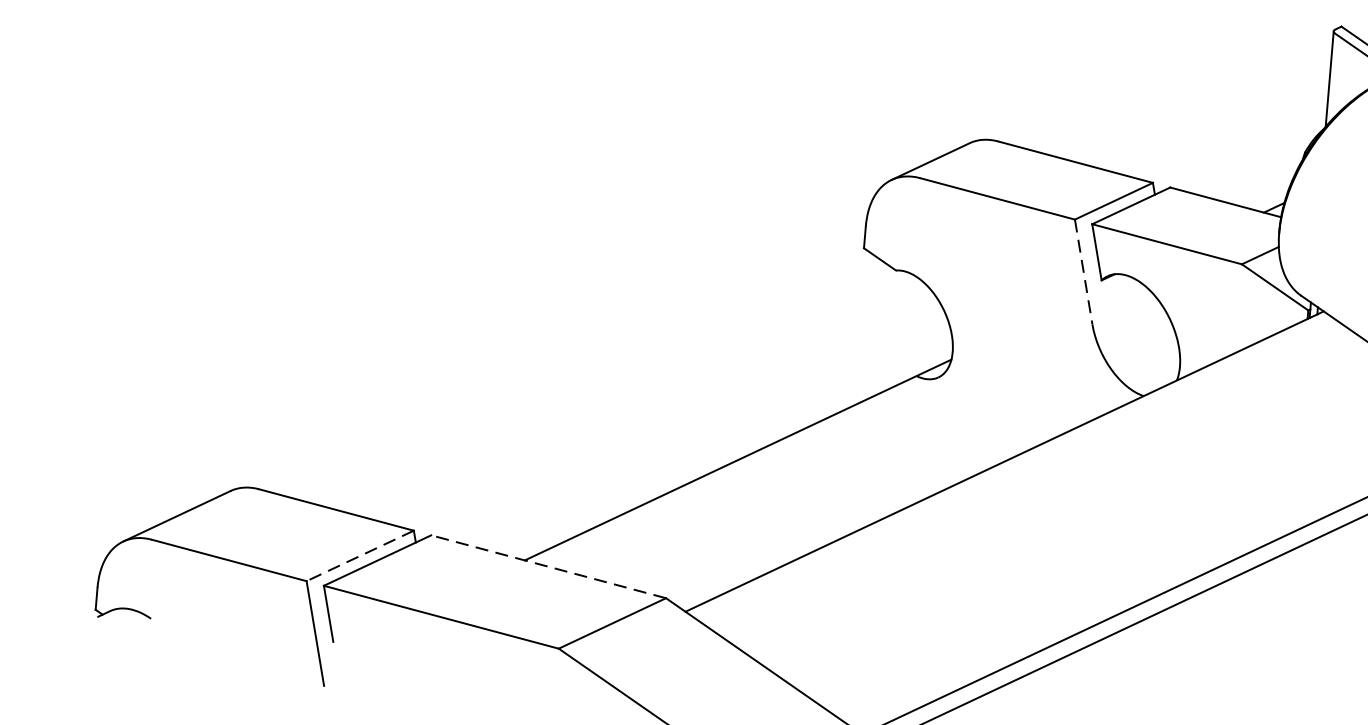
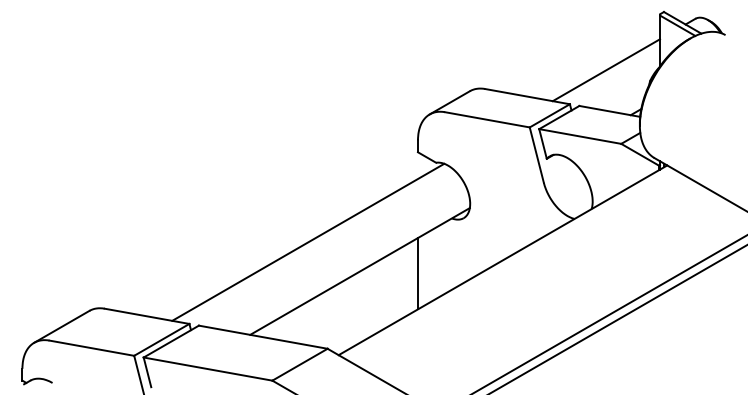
line: (1225, 126) -> (606, 70), added
line: (1083, 272) -> (536, 155), dashed -> solid
line: (647, 396) -> (308, 241), added
line: (844, 472) -> (417, 273), added
line: (359, 555) -> (161, 339), dashed -> solid
line: (547, 567) -> (262, 337), dashed -> solid

